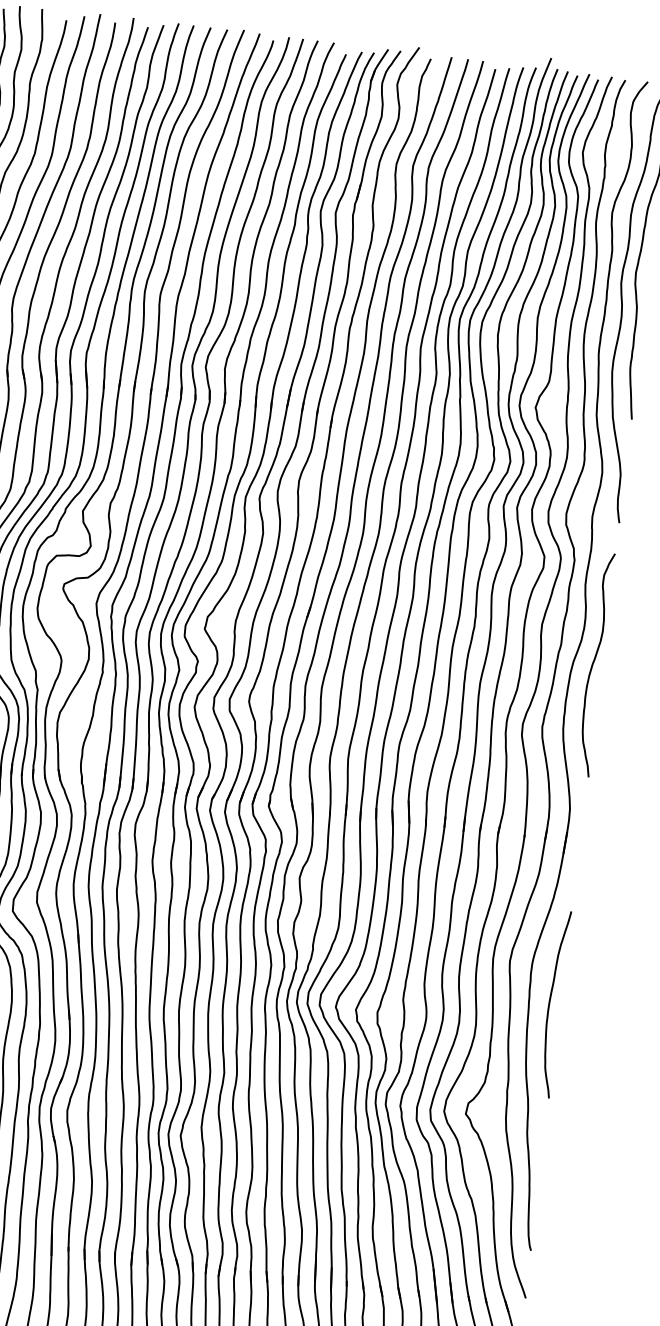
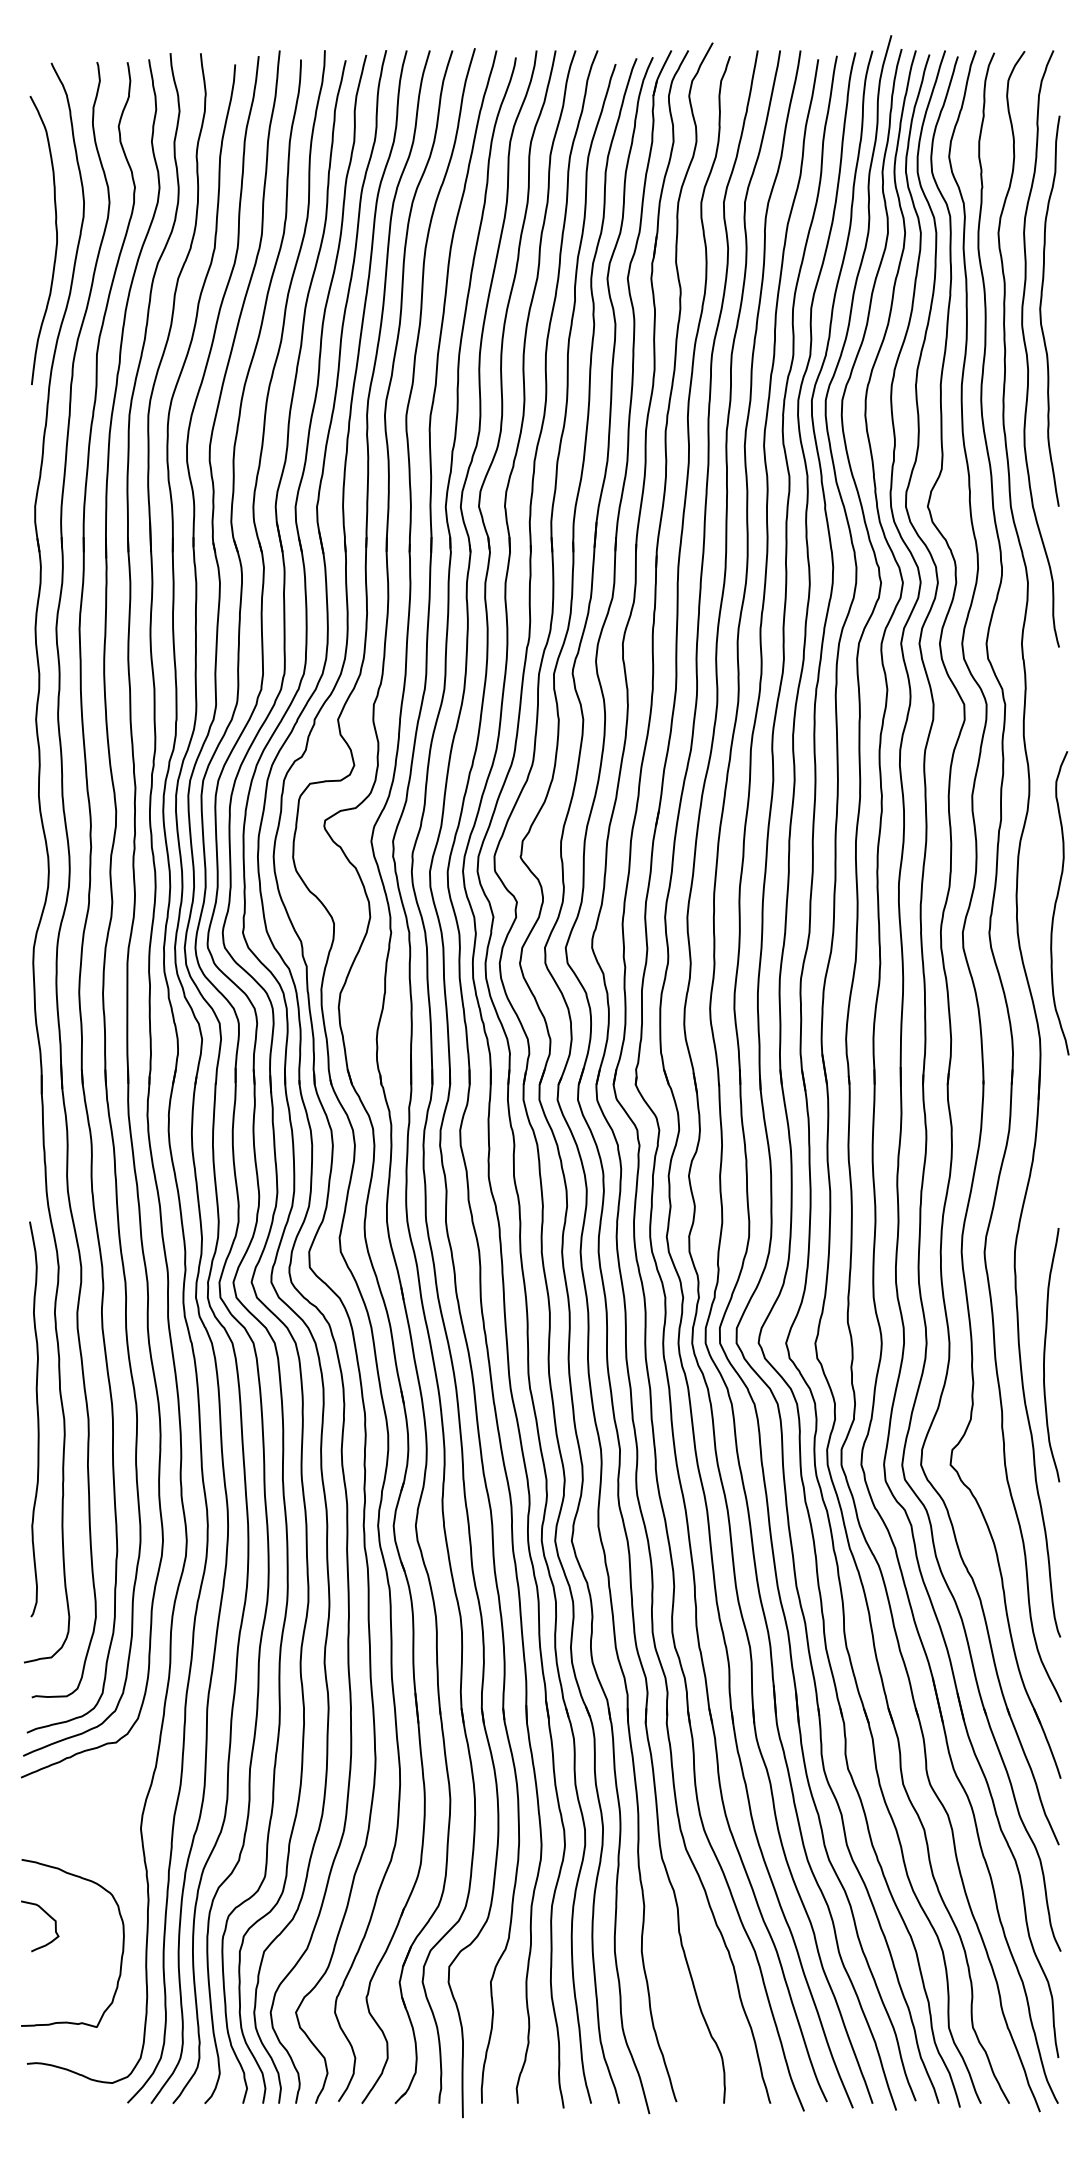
curve: (593, 664) -> (1056, 903), moved
curve: (550, 1003) -> (1045, 1355), moved

